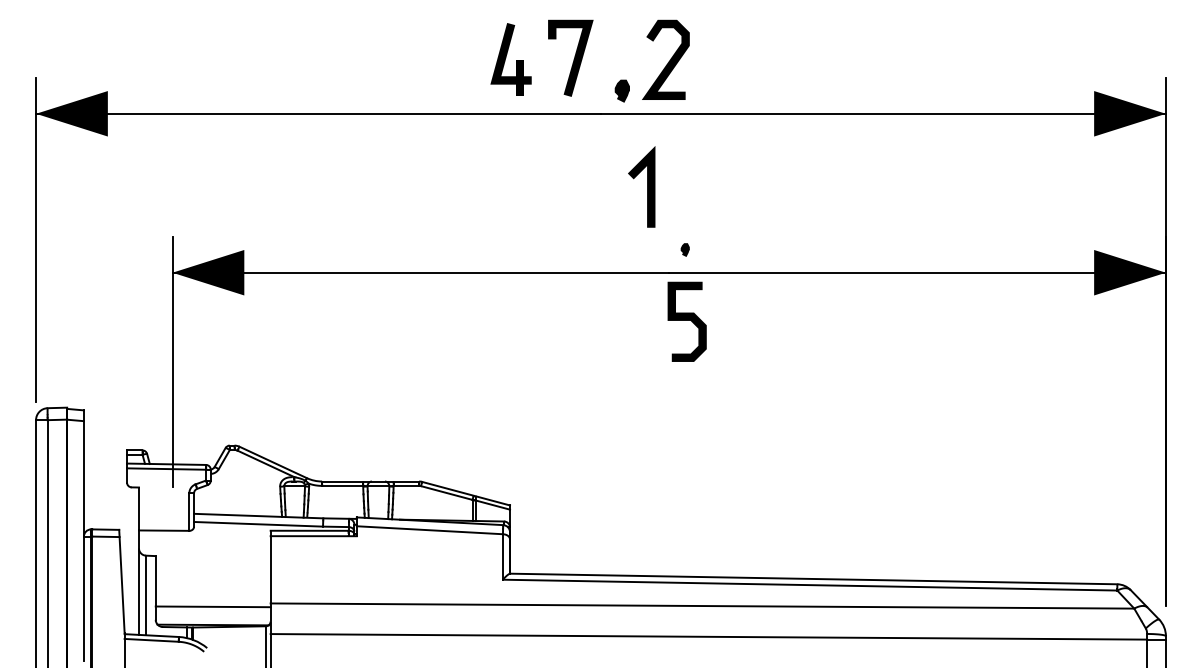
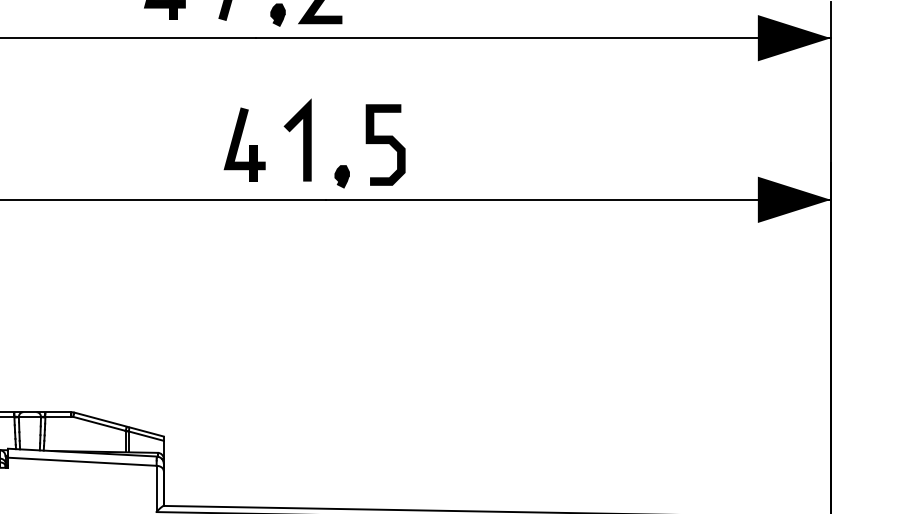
line: (647, 186) -> (303, 139), moved
part: (589, 218) -> (244, 144), added
part: (684, 249) -> (341, 176), size x1.67
curve: (686, 320) -> (384, 143), moved

